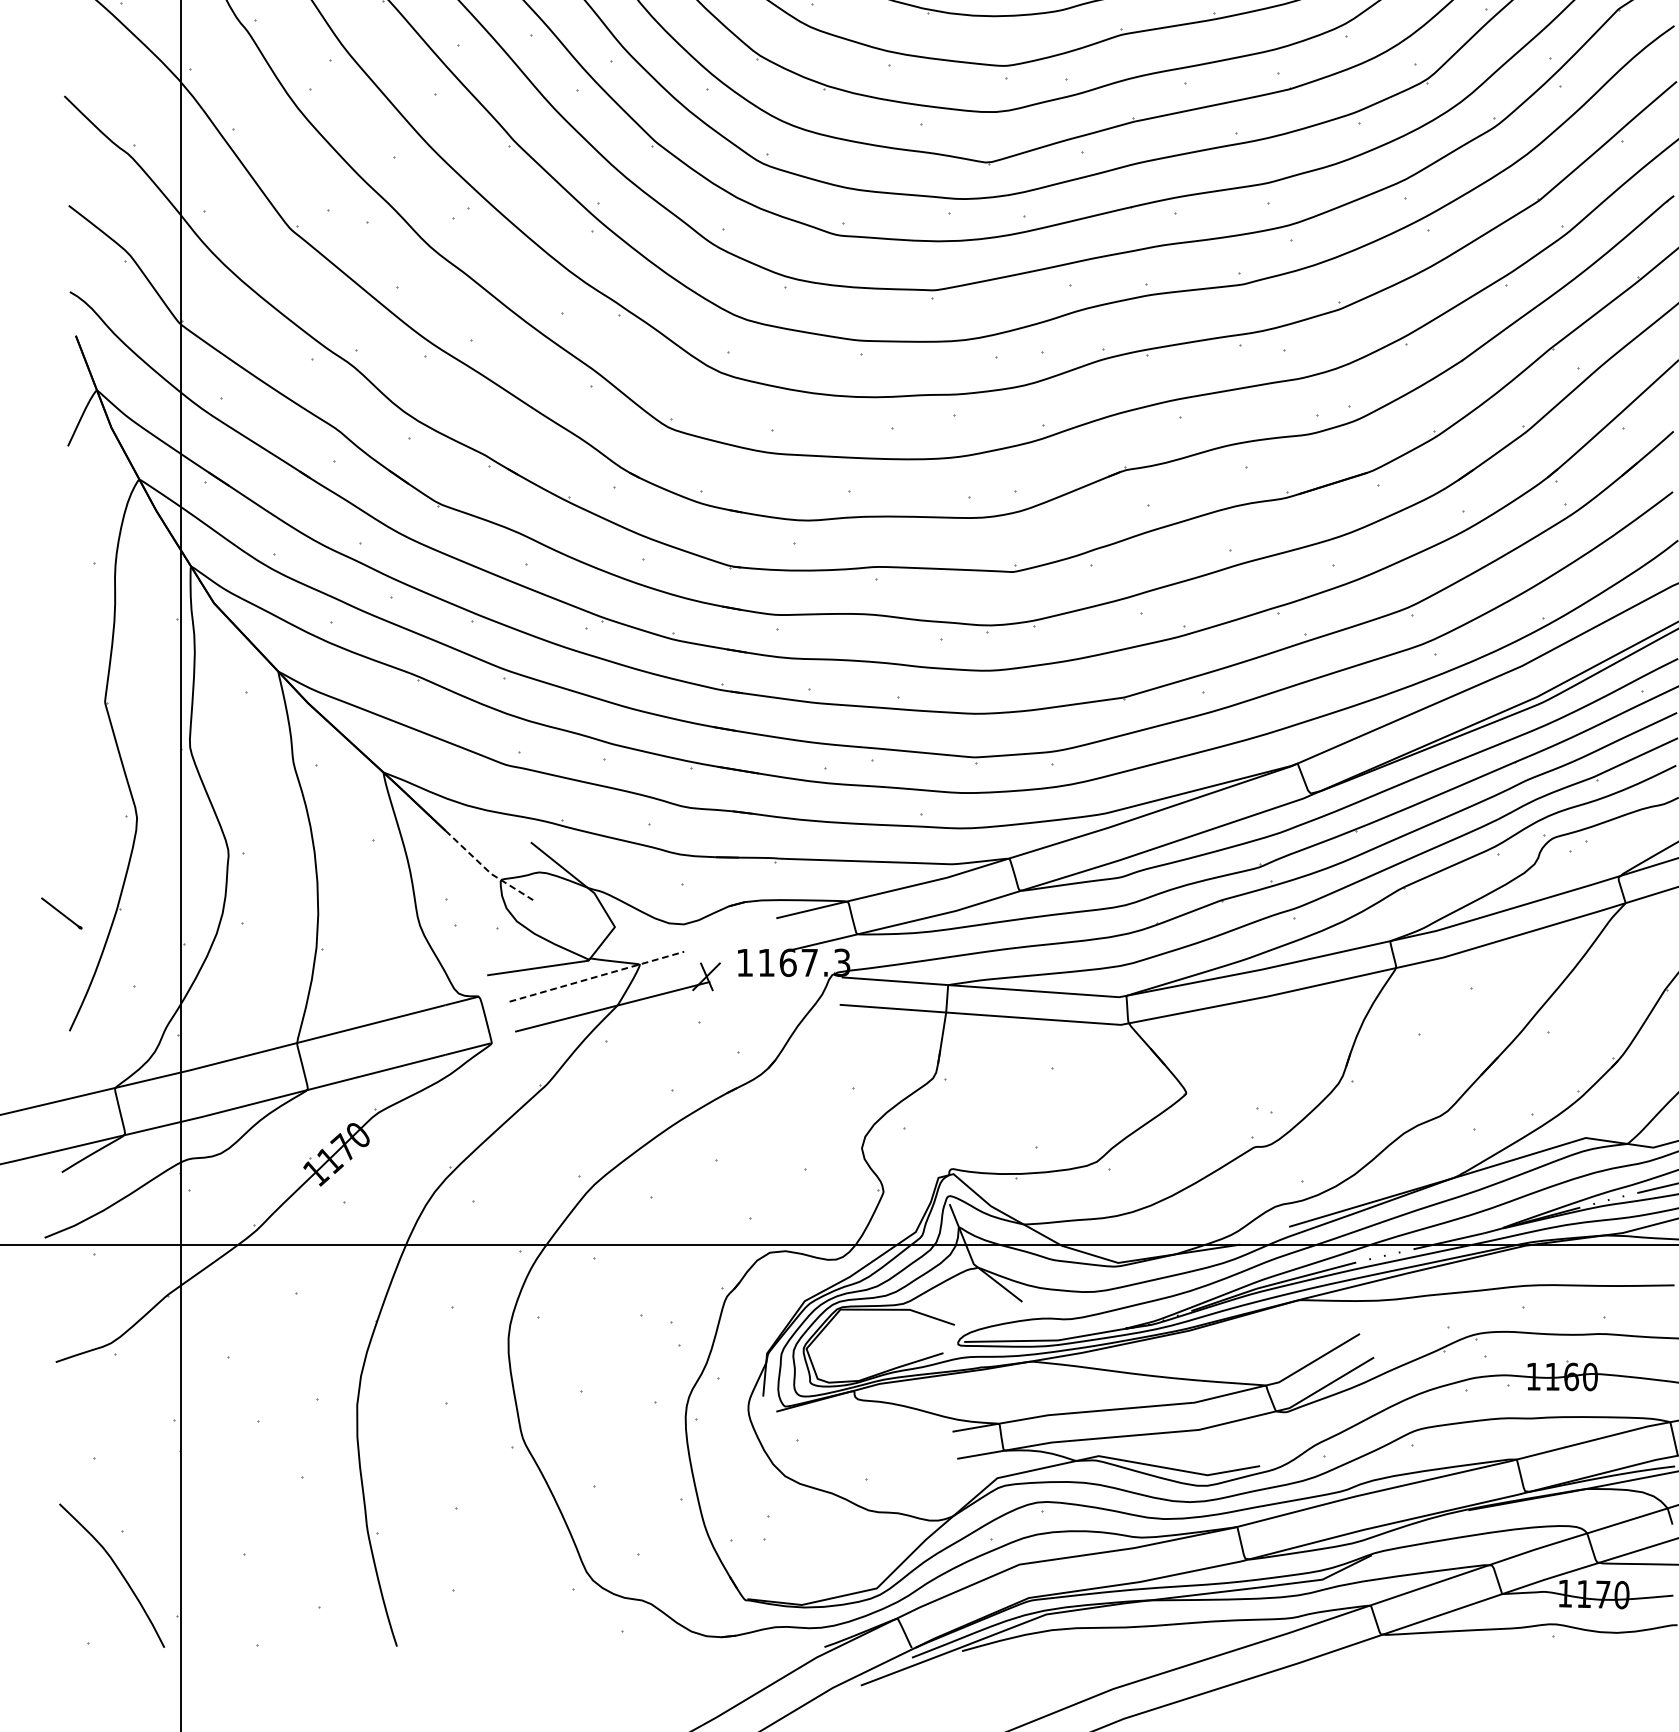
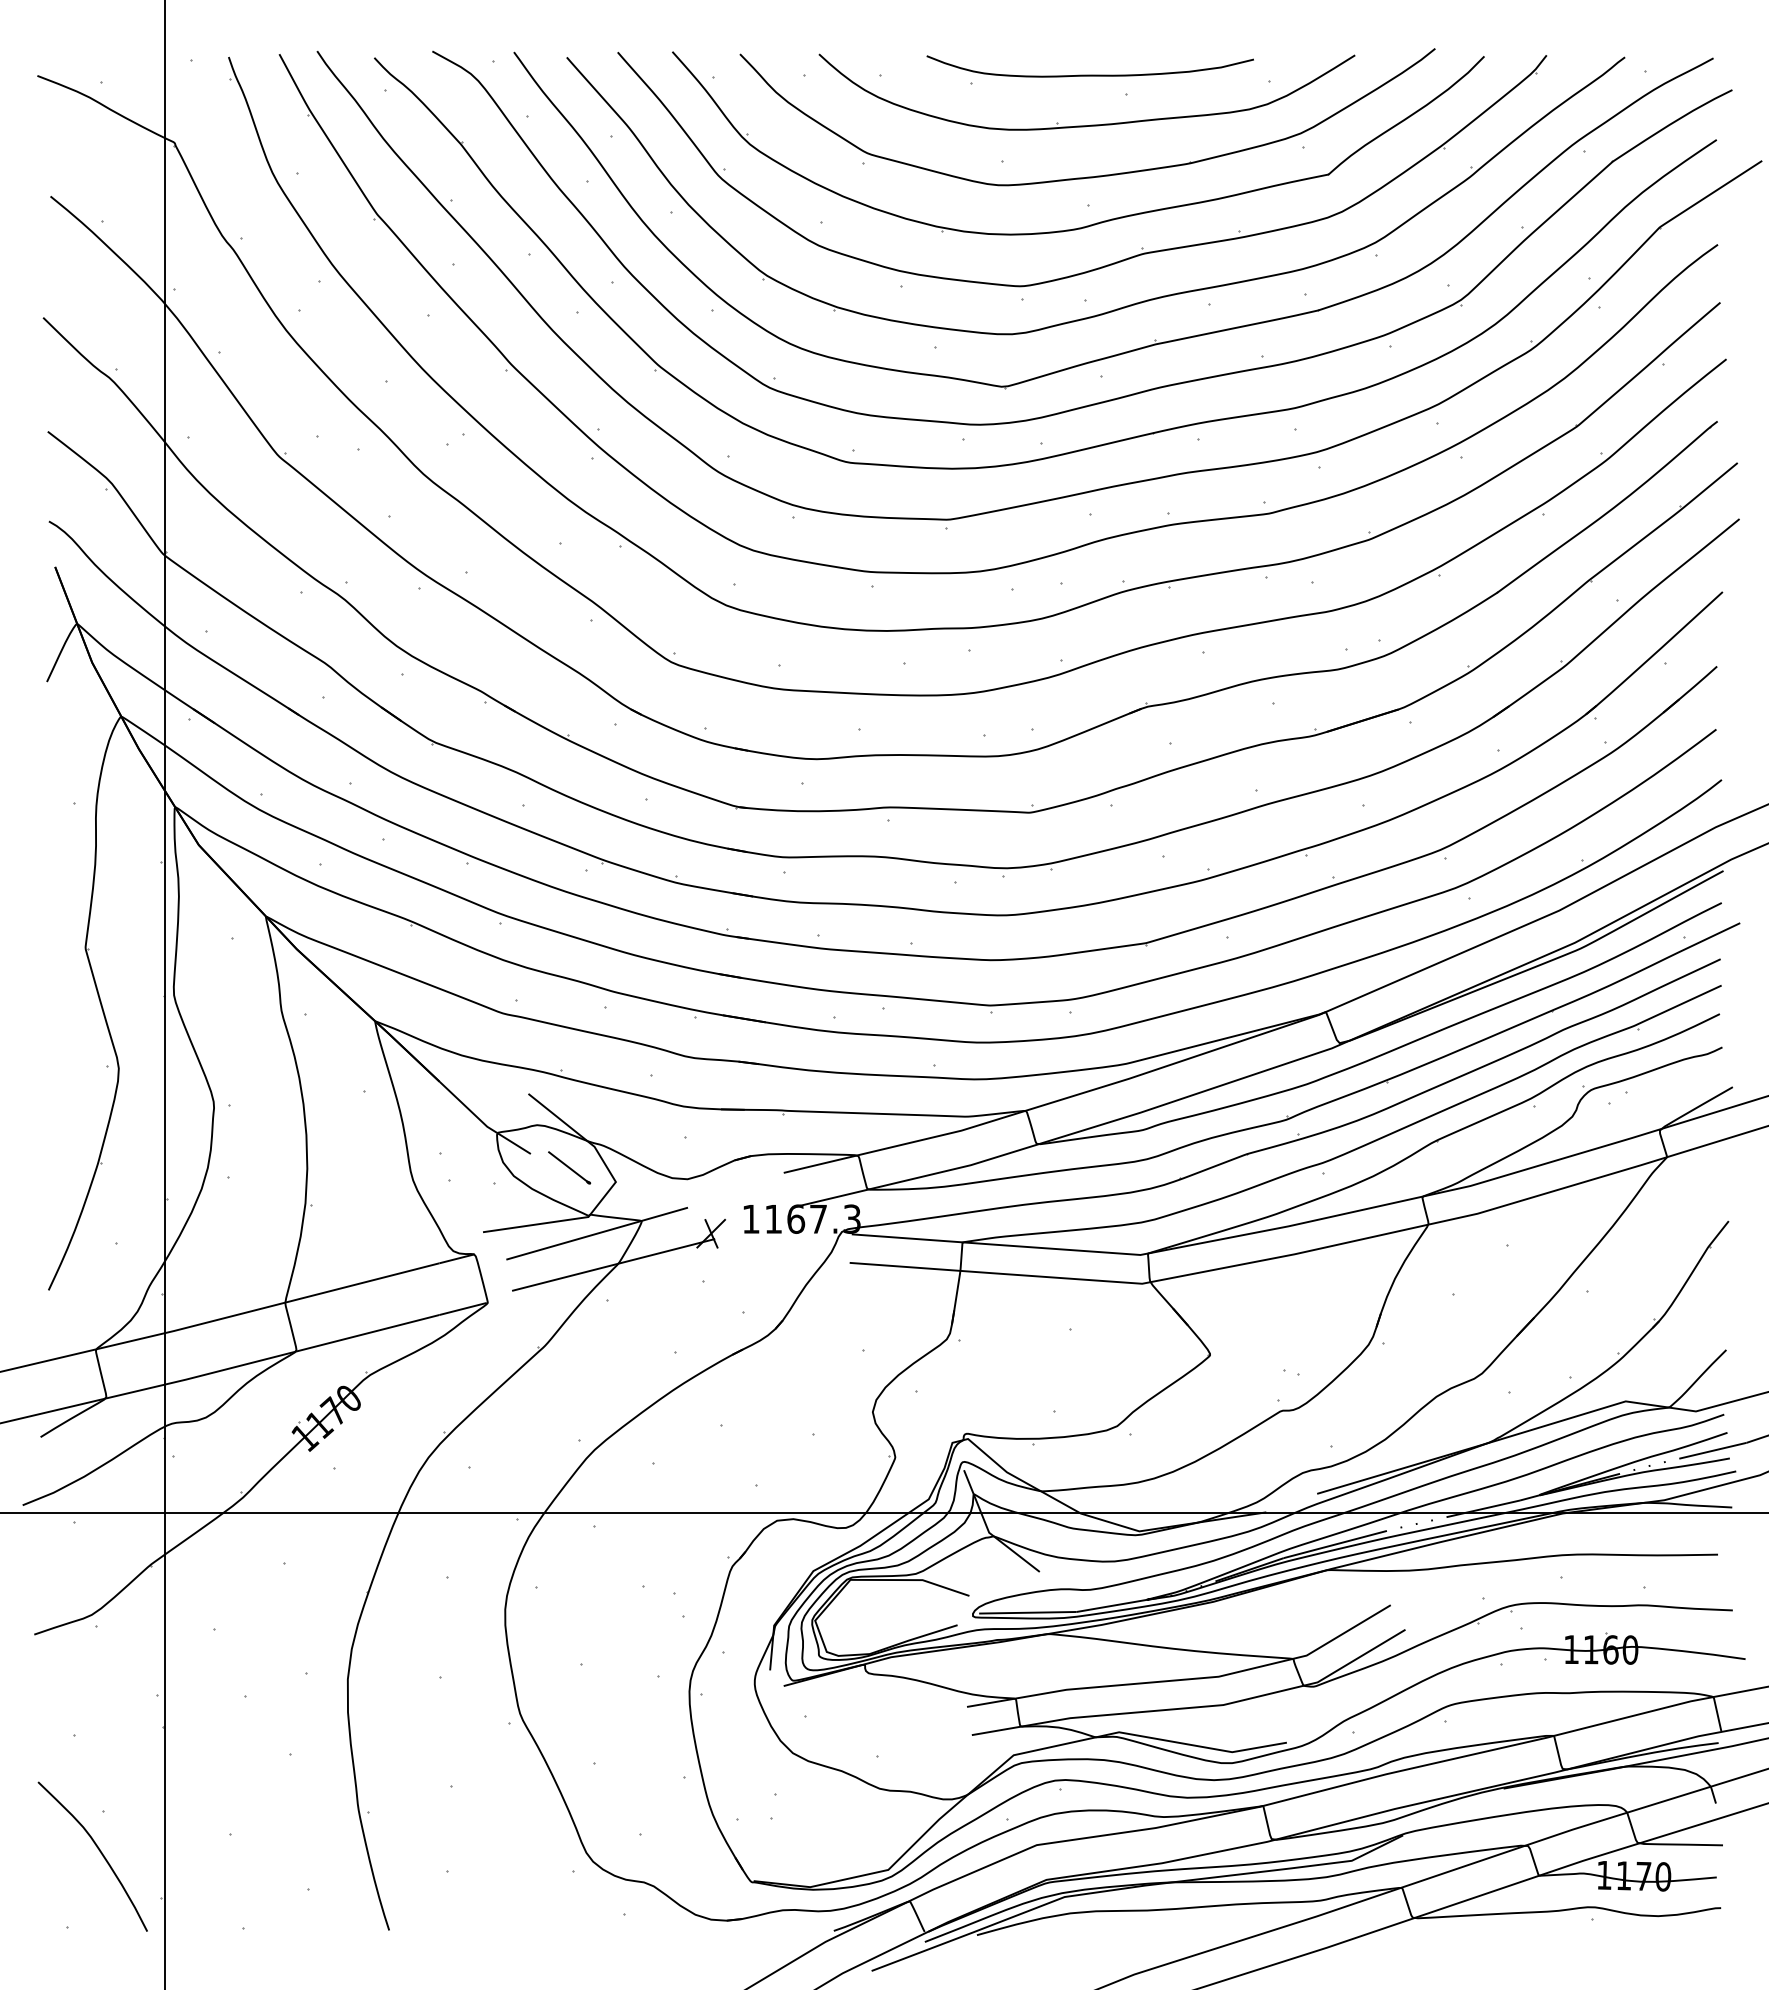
line: (486, 869) -> (482, 1122), dashed -> solid
part: (61, 913) -> (569, 1167), moved
line: (597, 976) -> (597, 1233), dashed -> solid

